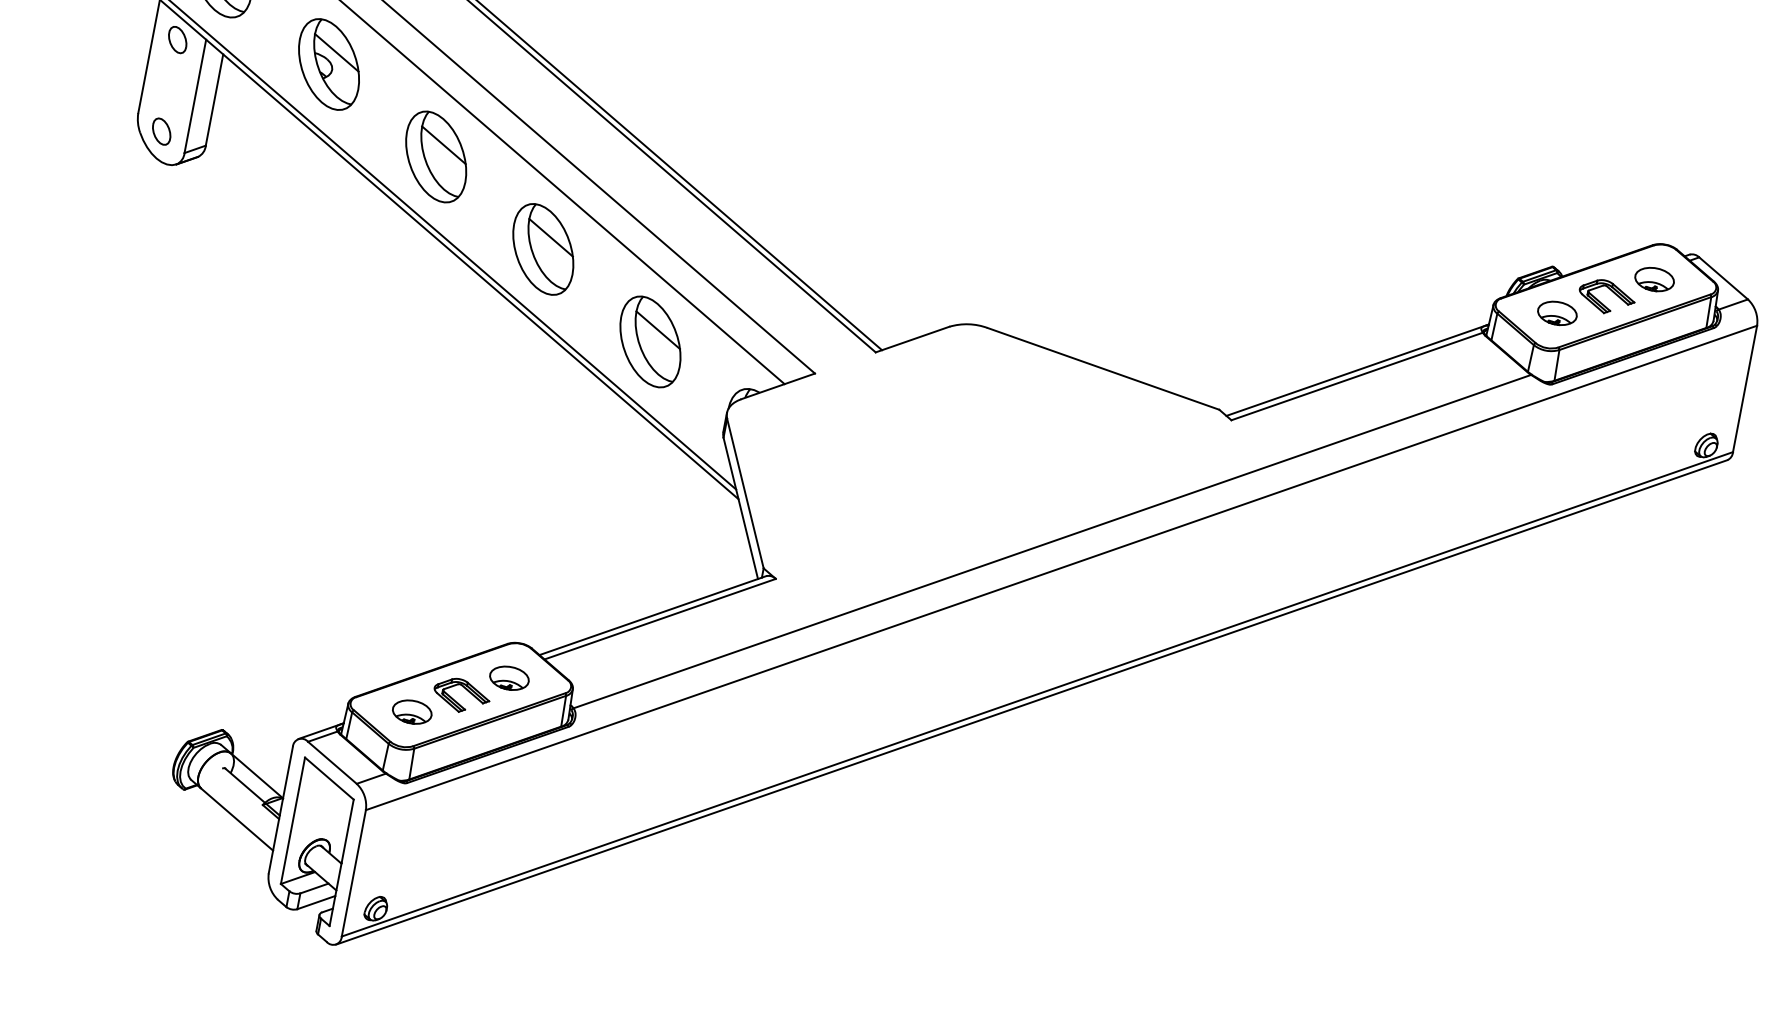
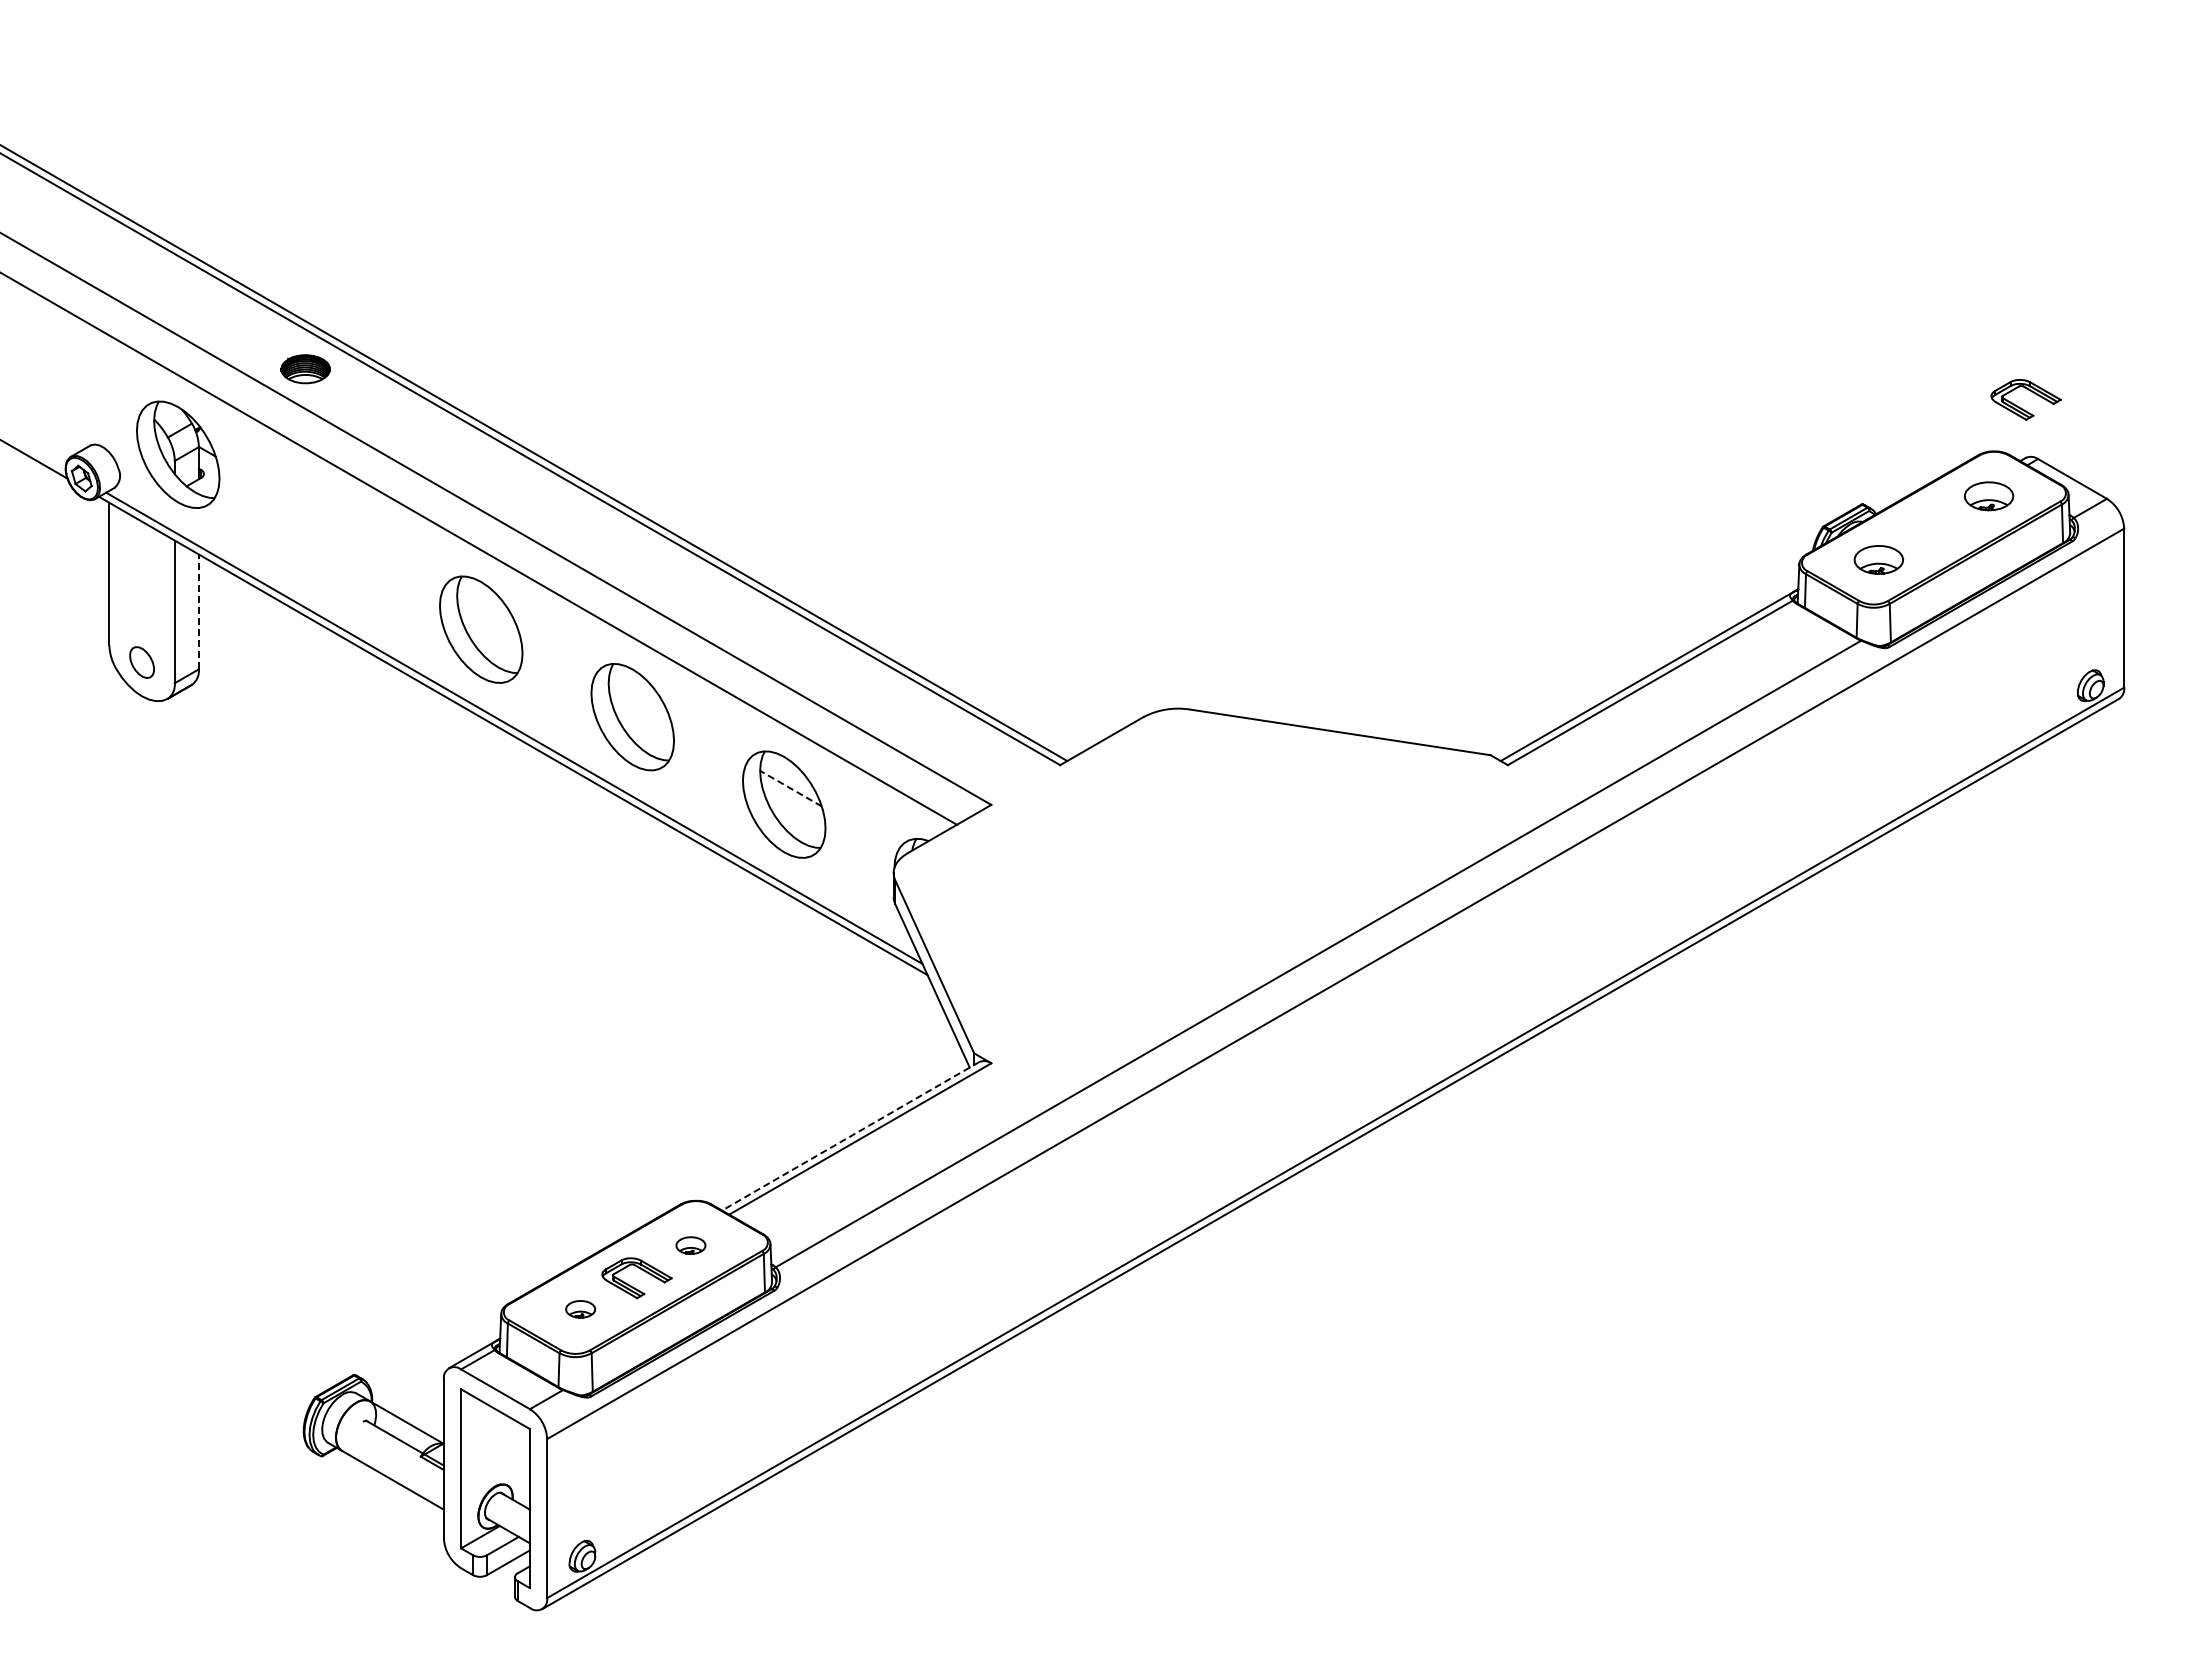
part: (177, 40) -> (140, 547), removed
part: (328, 64) -> (329, 542), removed
line: (214, 99) -> (198, 611), solid -> dashed
line: (443, 145) -> (487, 613), removed
line: (551, 237) -> (639, 700), removed
part: (1602, 302) -> (2021, 407), moved
line: (657, 330) -> (790, 788), solid -> dashed
line: (652, 615) -> (850, 1136), solid -> dashed
part: (509, 678) -> (690, 1245), size x0.6
part: (412, 712) -> (580, 1309), size x0.6

